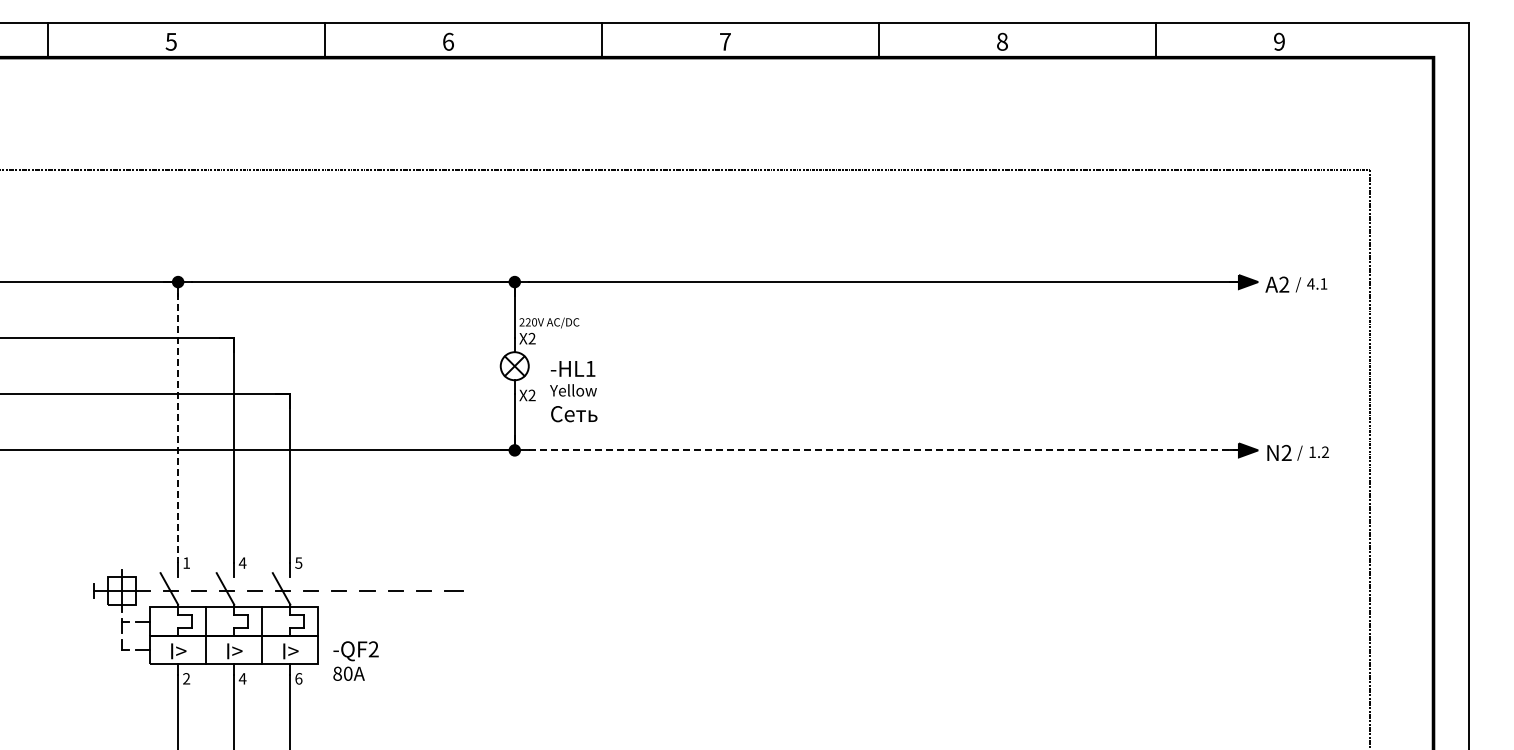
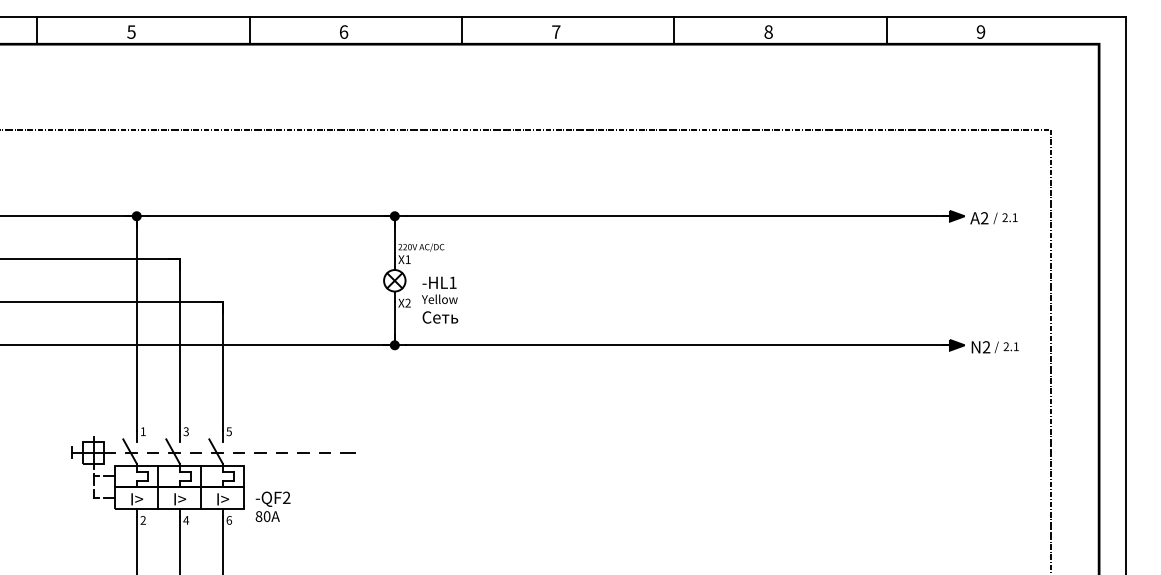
text: (1310, 283) -> (1004, 217), 4.1 -> 2.1
text: (531, 338) -> (407, 259), X2 -> X1
line: (178, 422) -> (137, 323), dashed -> solid
line: (886, 450) -> (679, 345), dashed -> solid
text: (1318, 451) -> (1010, 346), 1.2 -> 2.1
text: (242, 562) -> (186, 431), 4 -> 3

